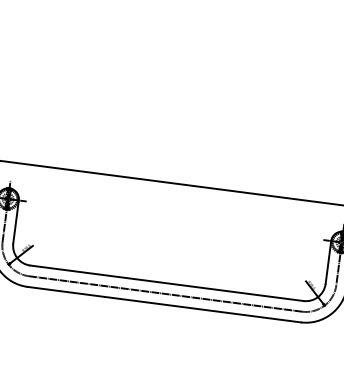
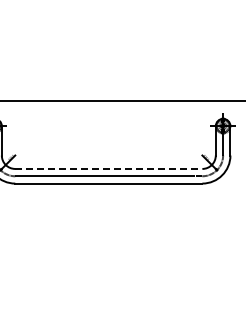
line: (166, 282) -> (108, 168), solid -> dashed

